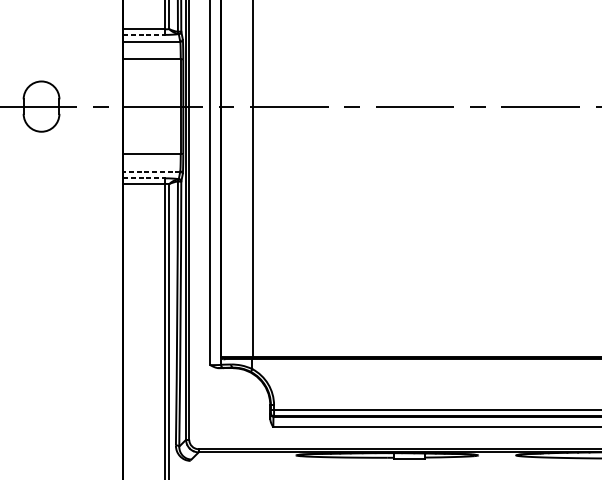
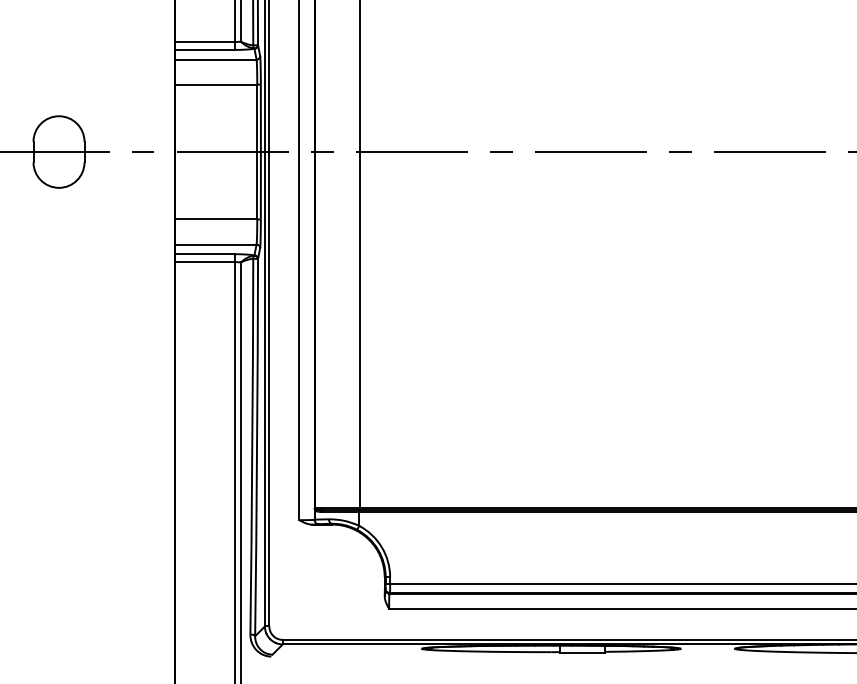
line: (144, 34) -> (205, 49), dashed -> solid
line: (151, 171) -> (215, 244), dashed -> solid
line: (144, 178) -> (205, 254), dashed -> solid

